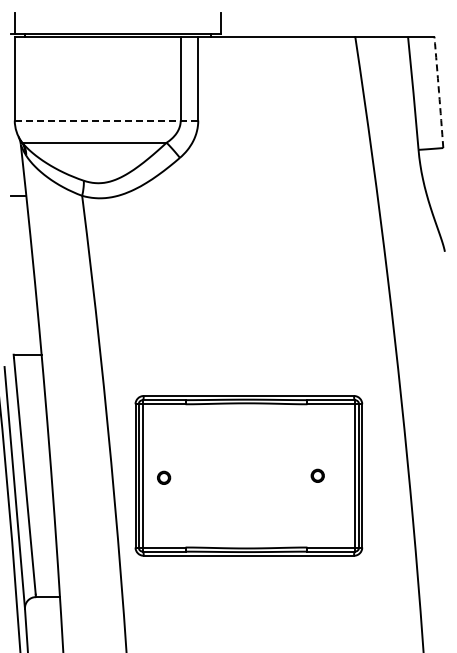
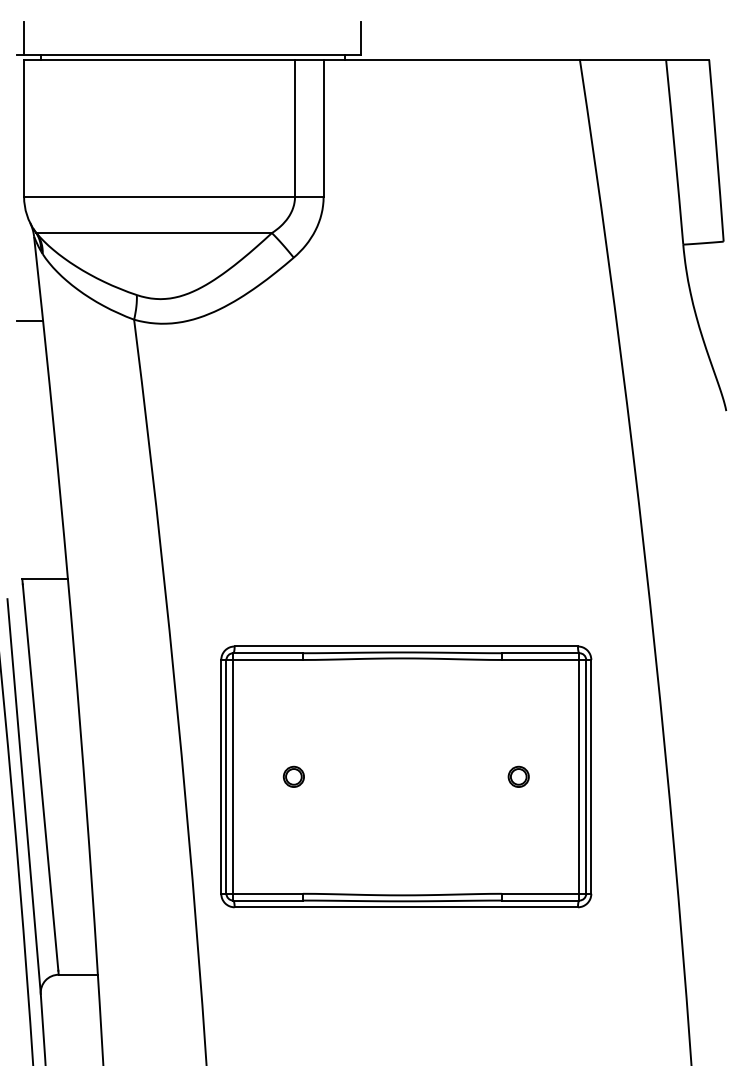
arc: (439, 92) -> (717, 150), dashed -> solid
line: (106, 120) -> (173, 196), dashed -> solid
part: (164, 477) -> (294, 776), moved

